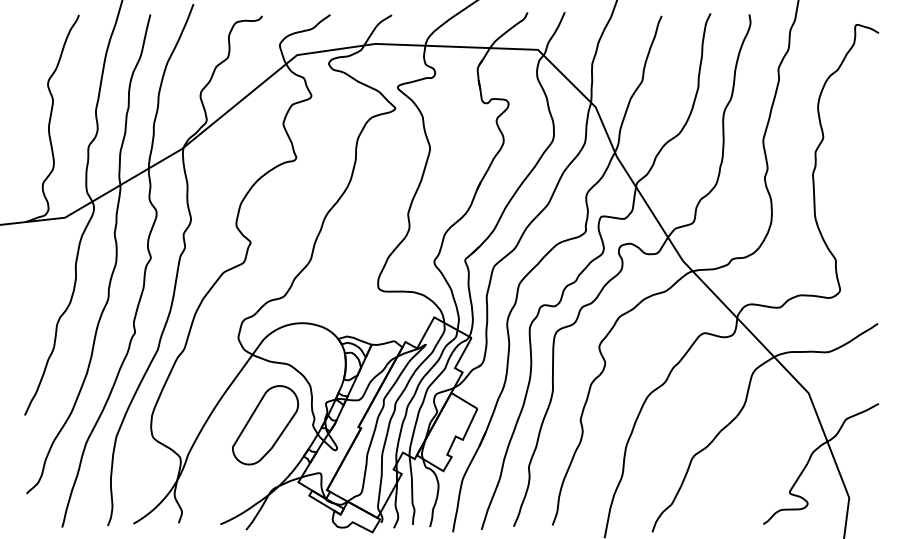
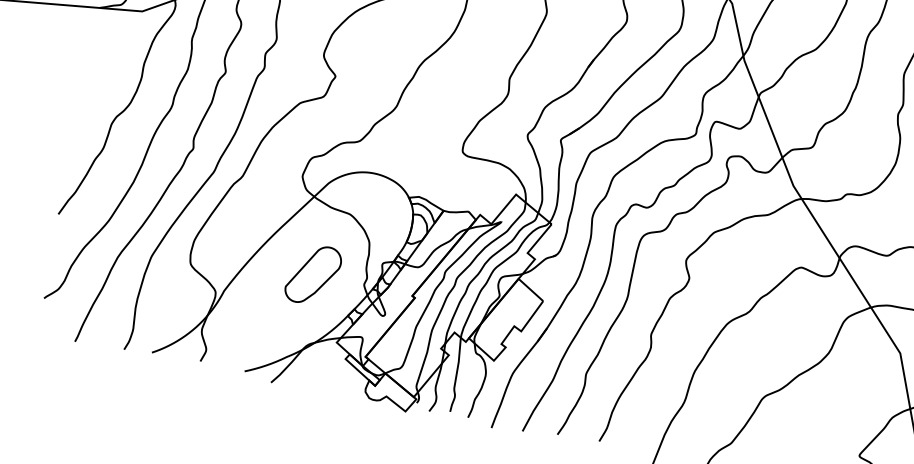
part: (265, 425) -> (313, 275), size x0.7

